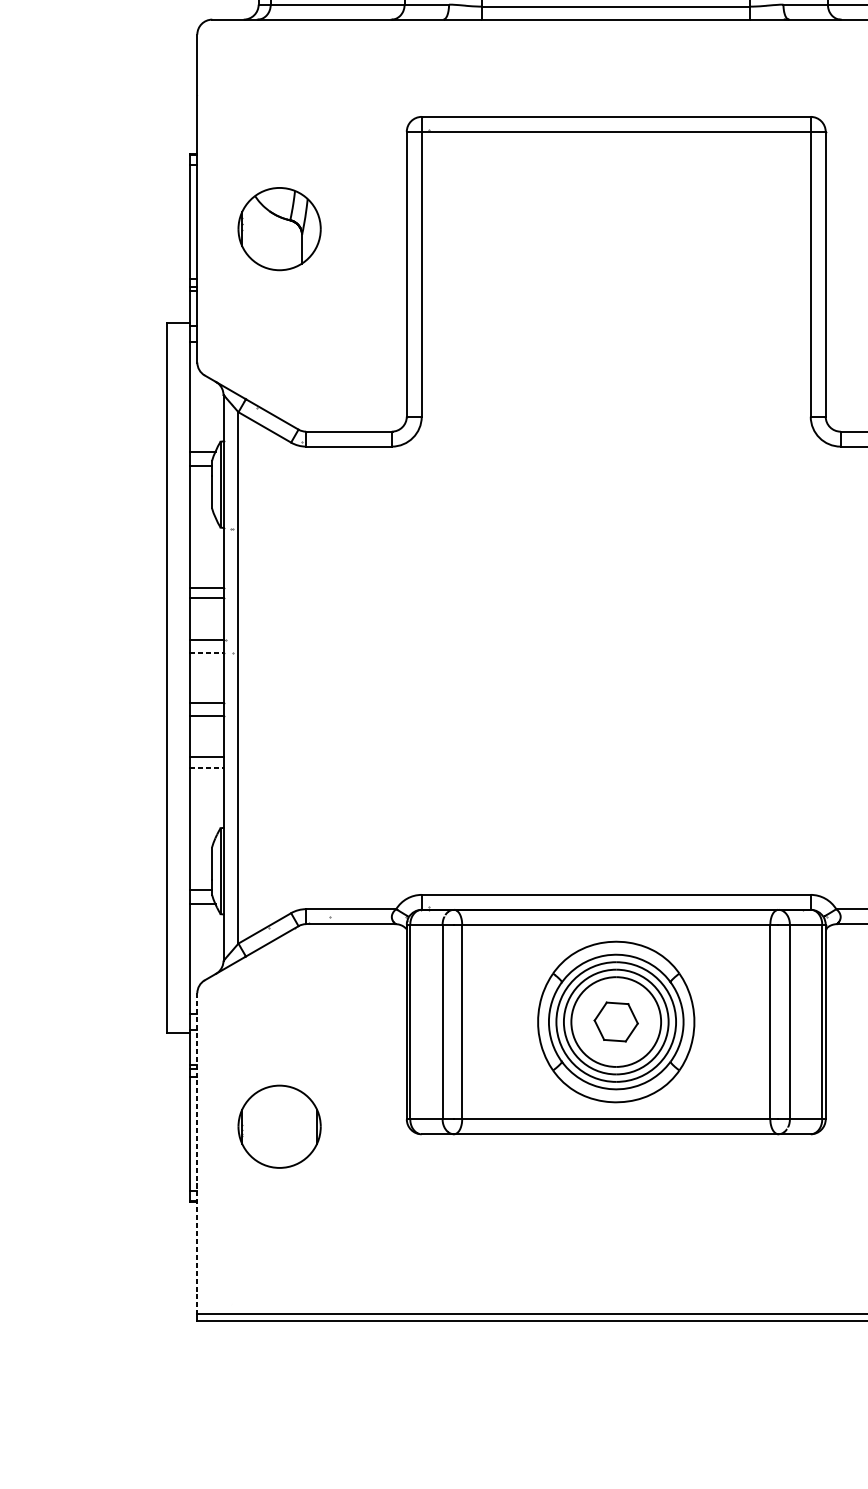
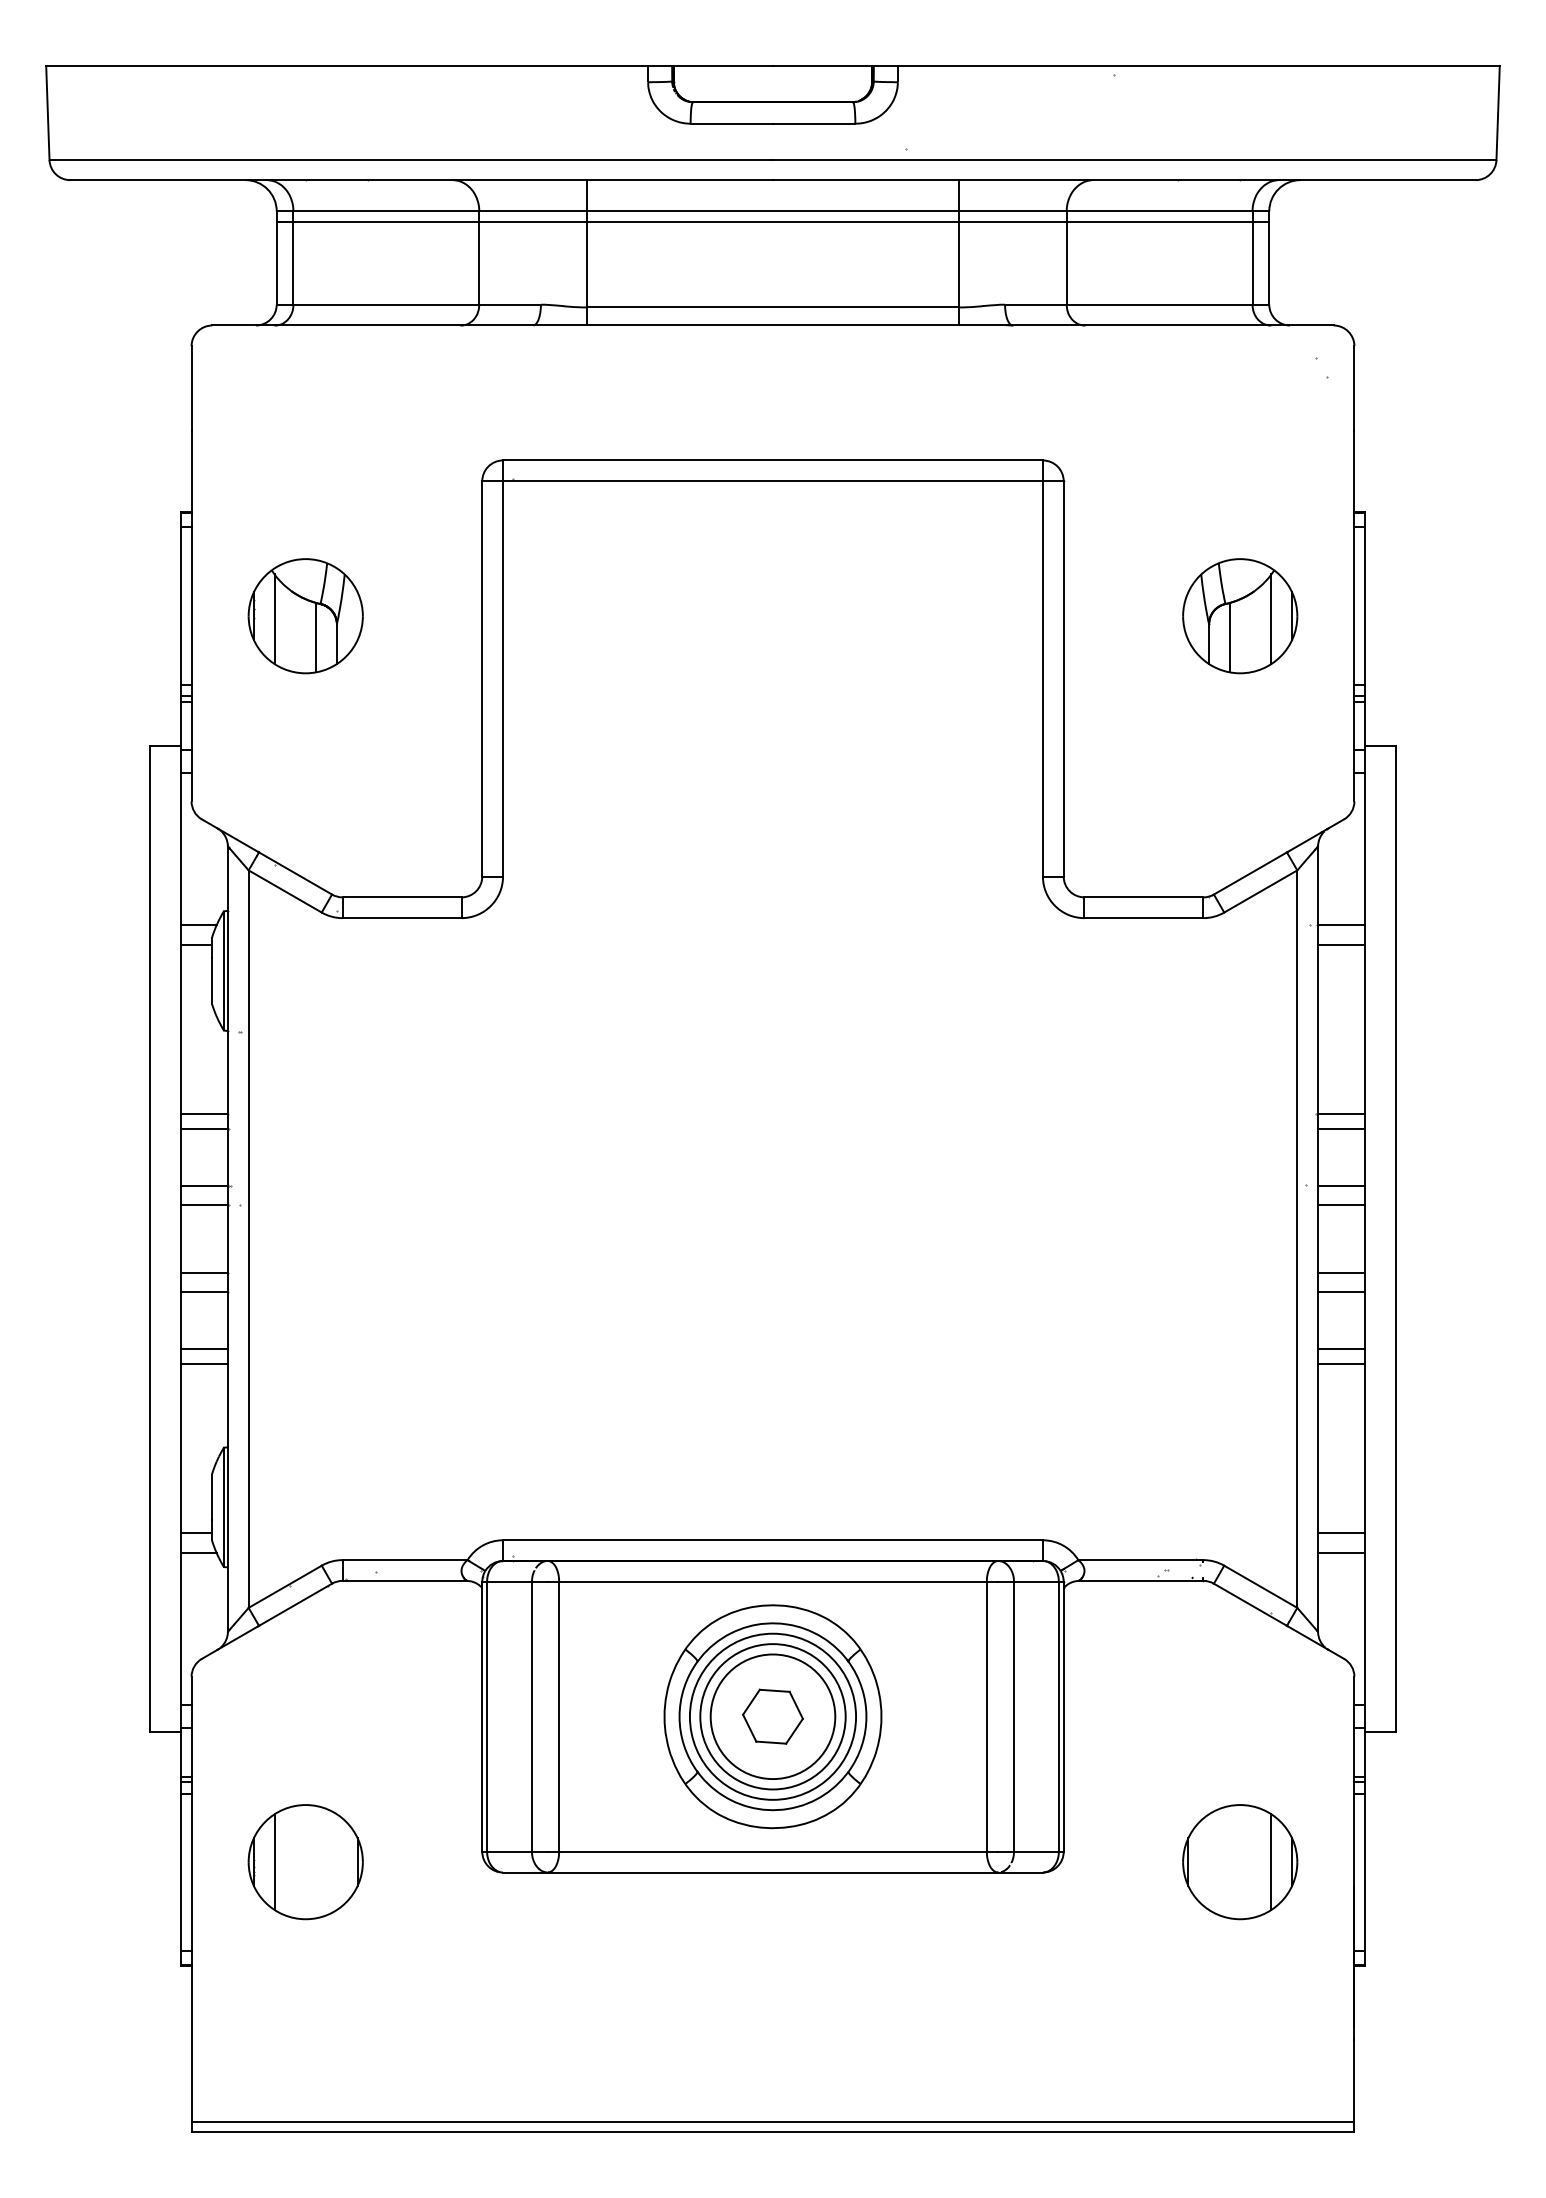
line: (257, 230) -> (274, 618), added
line: (287, 244) -> (316, 637), added
line: (207, 652) -> (205, 1204), dashed -> solid
line: (207, 768) -> (205, 1364), dashed -> solid
line: (257, 1126) -> (274, 1861), added
line: (197, 1153) -> (191, 1899), dashed -> solid

